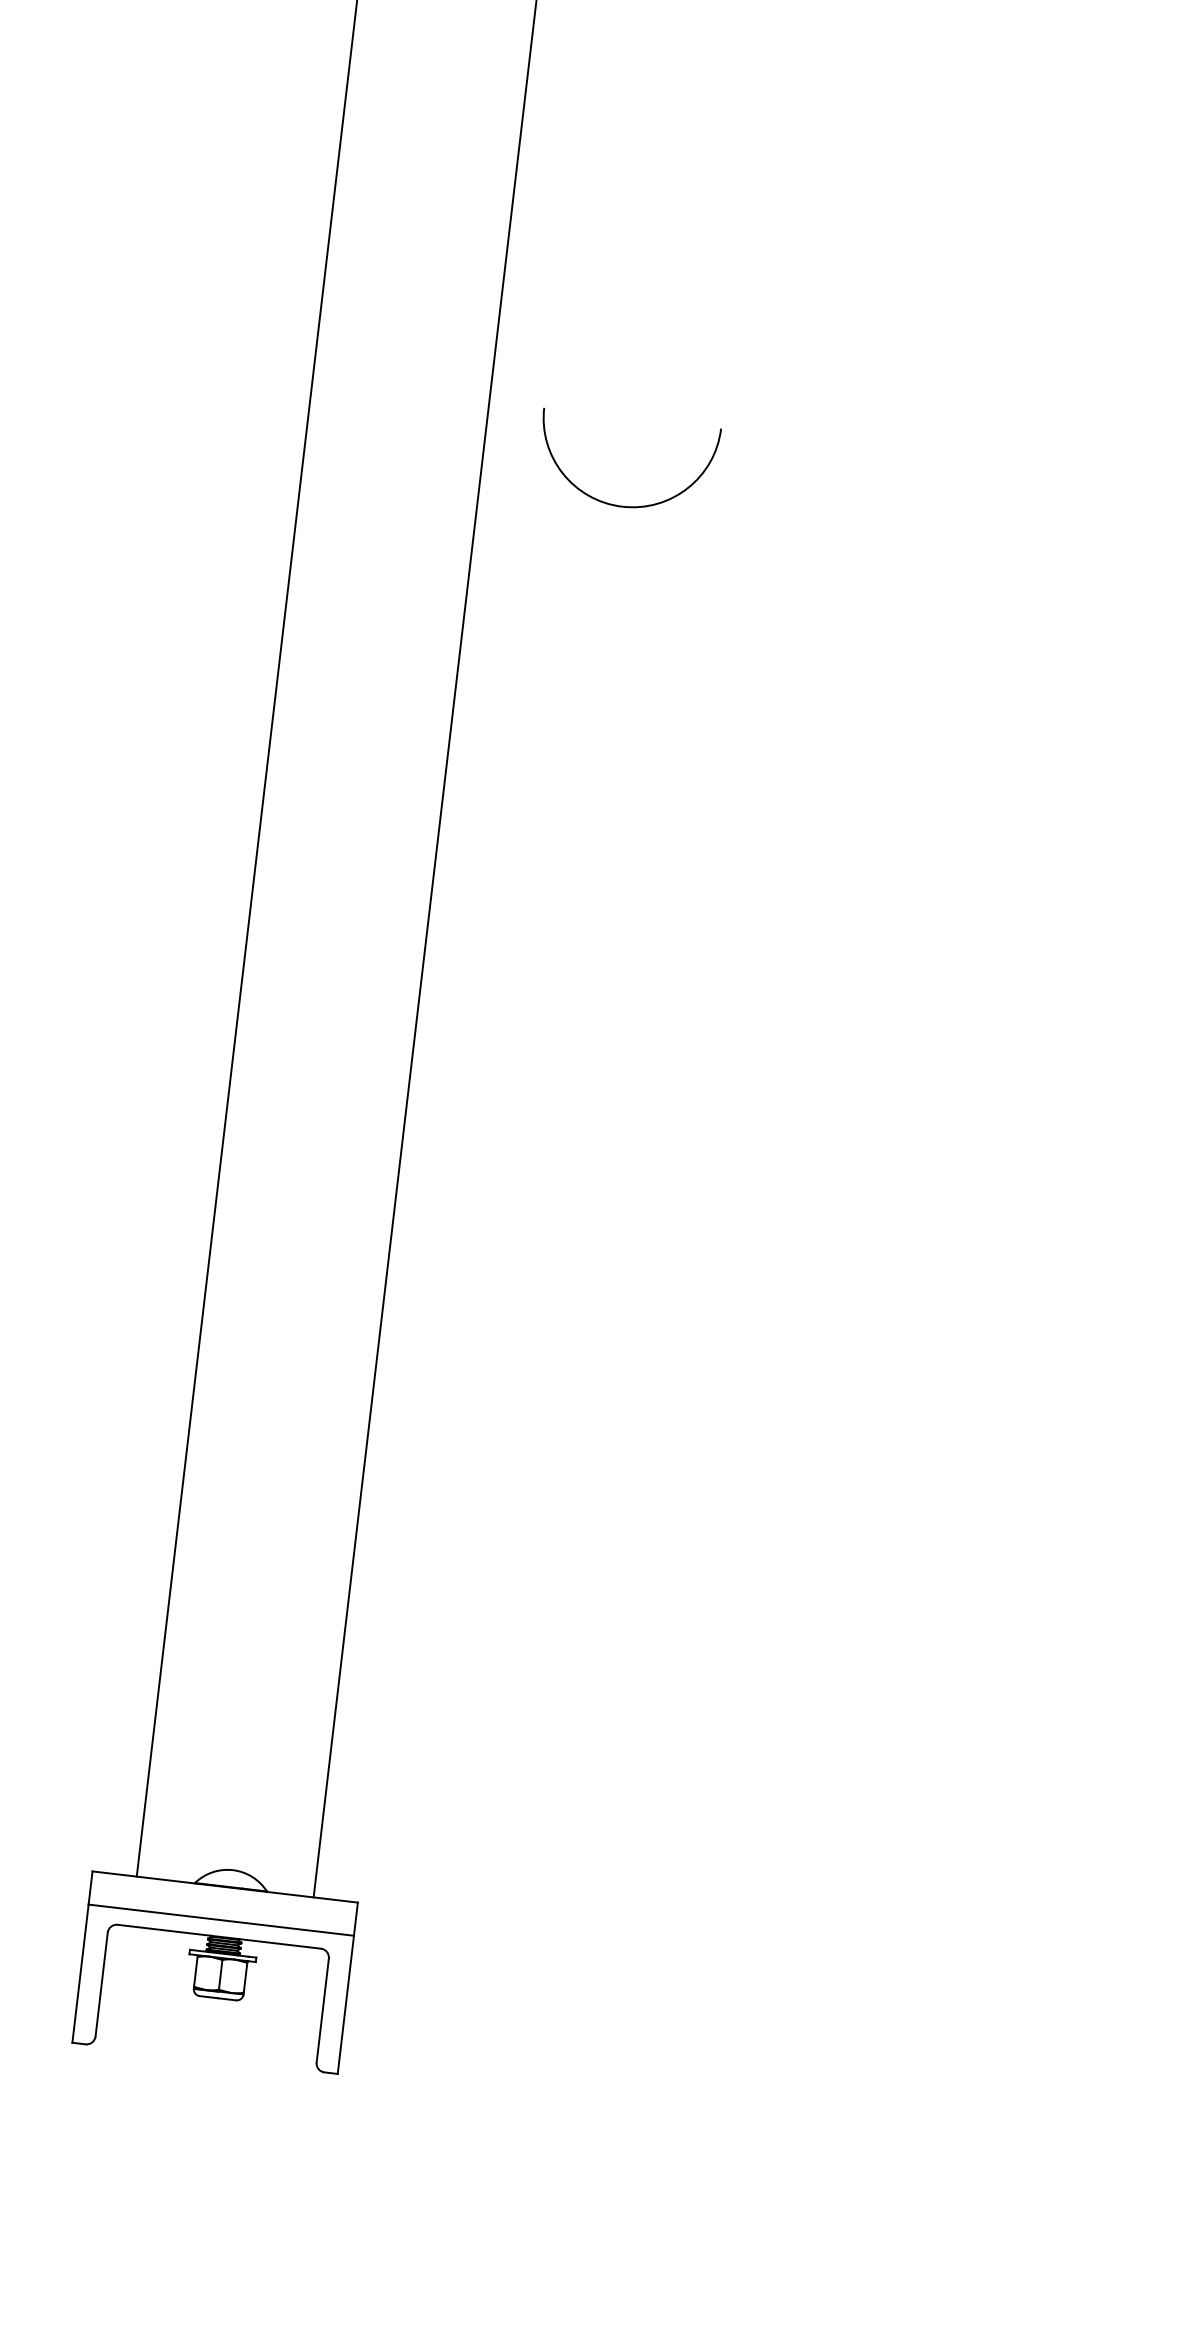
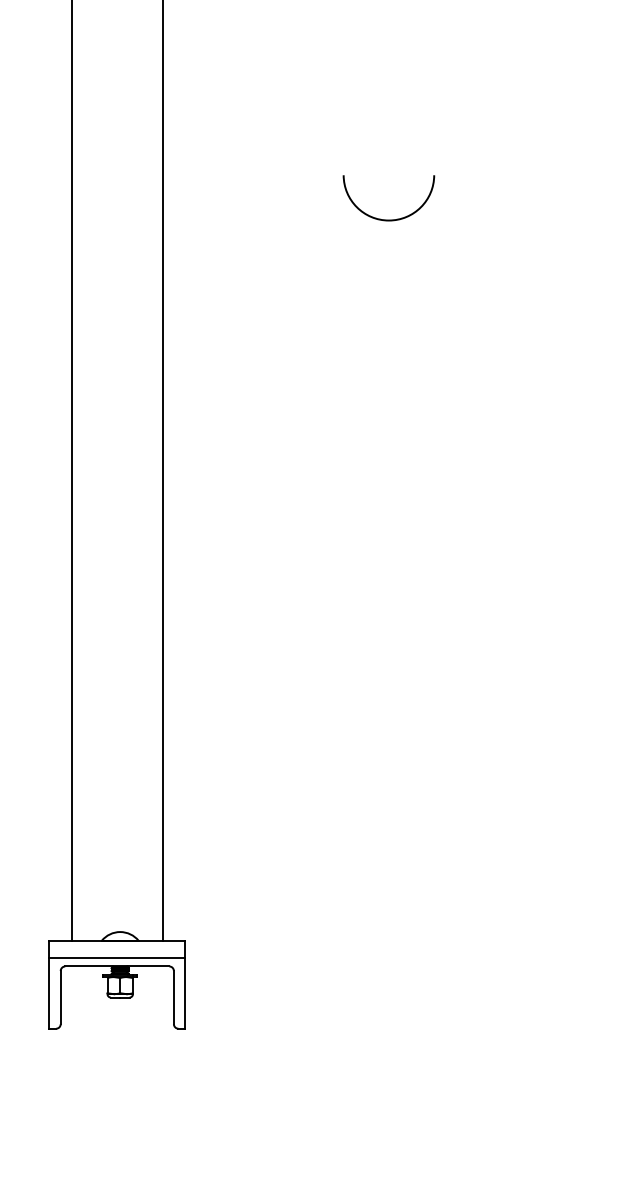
arc: (621, 504) -> (388, 219), moved

